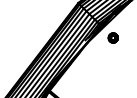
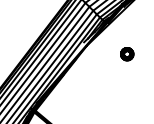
part: (112, 37) -> (126, 53), moved

